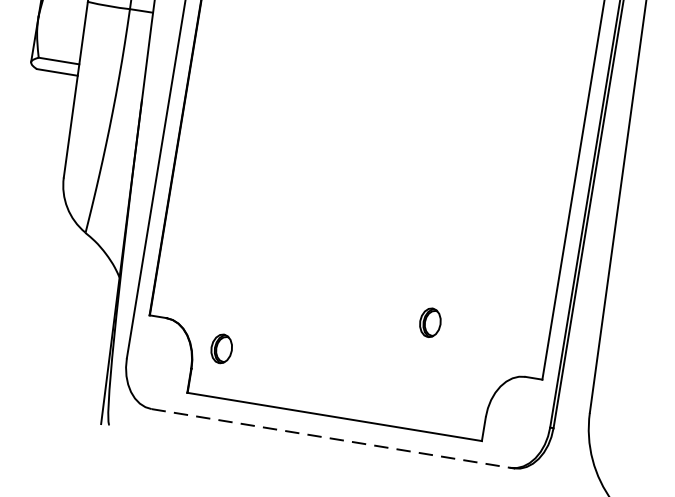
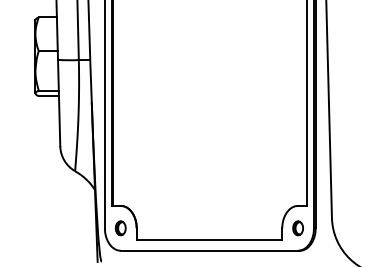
part: (429, 322) -> (297, 228), moved
part: (221, 349) -> (120, 228), moved
line: (331, 437) -> (209, 250), dashed -> solid

